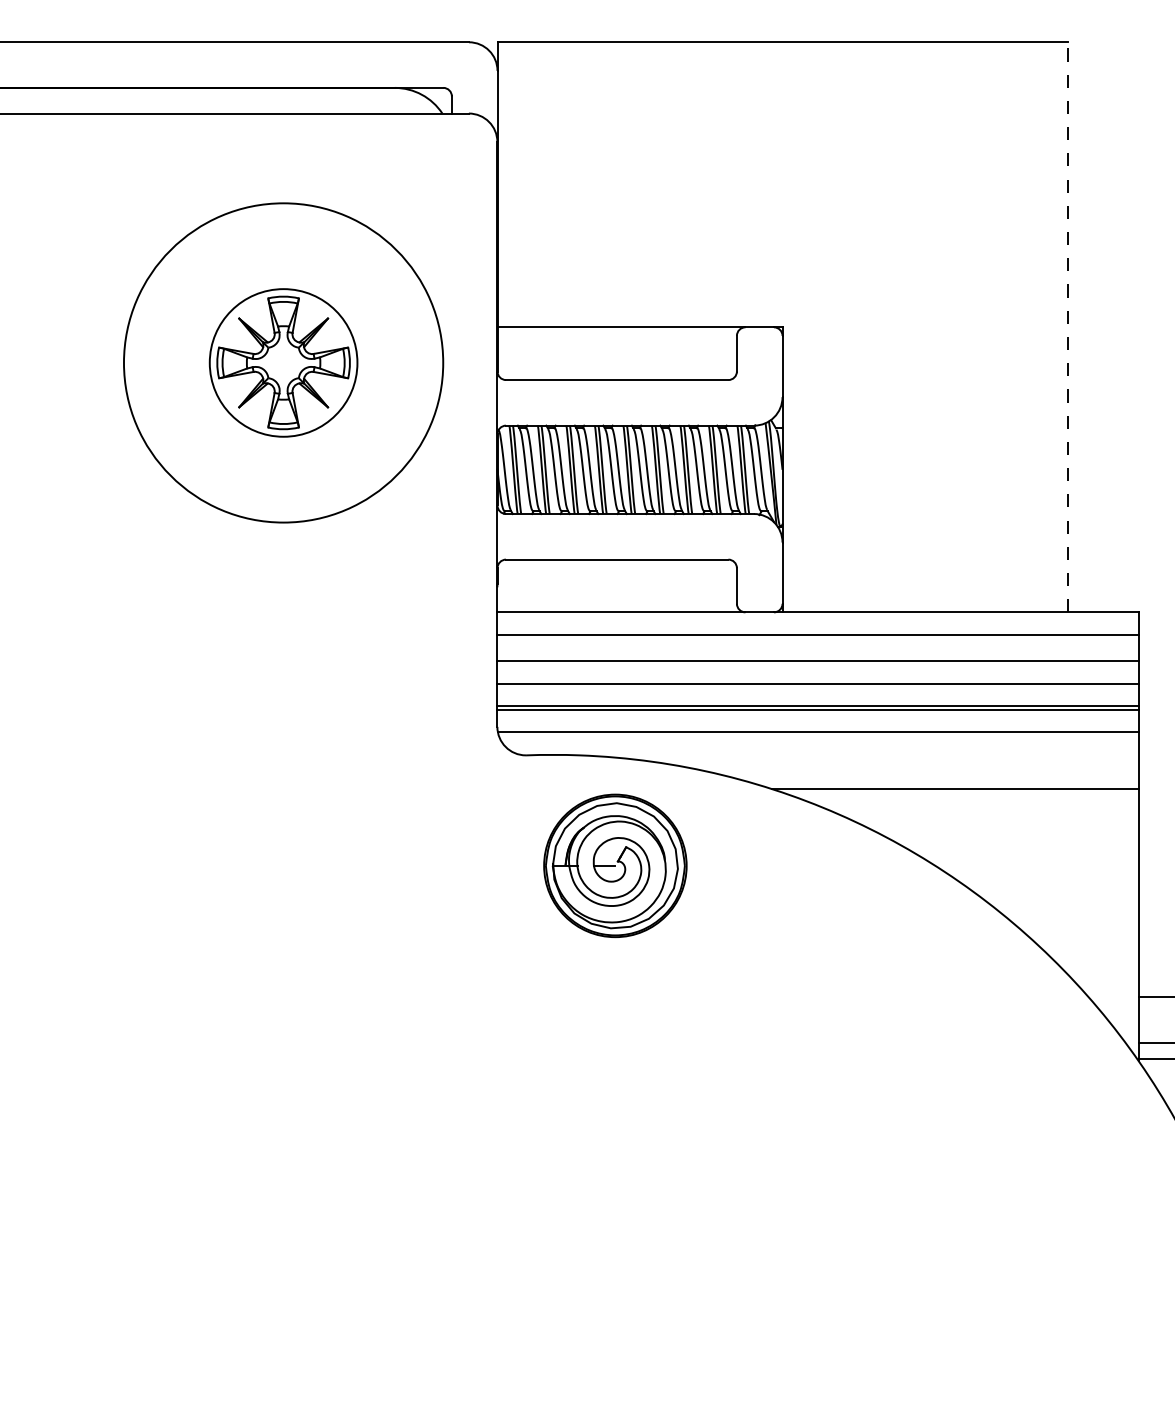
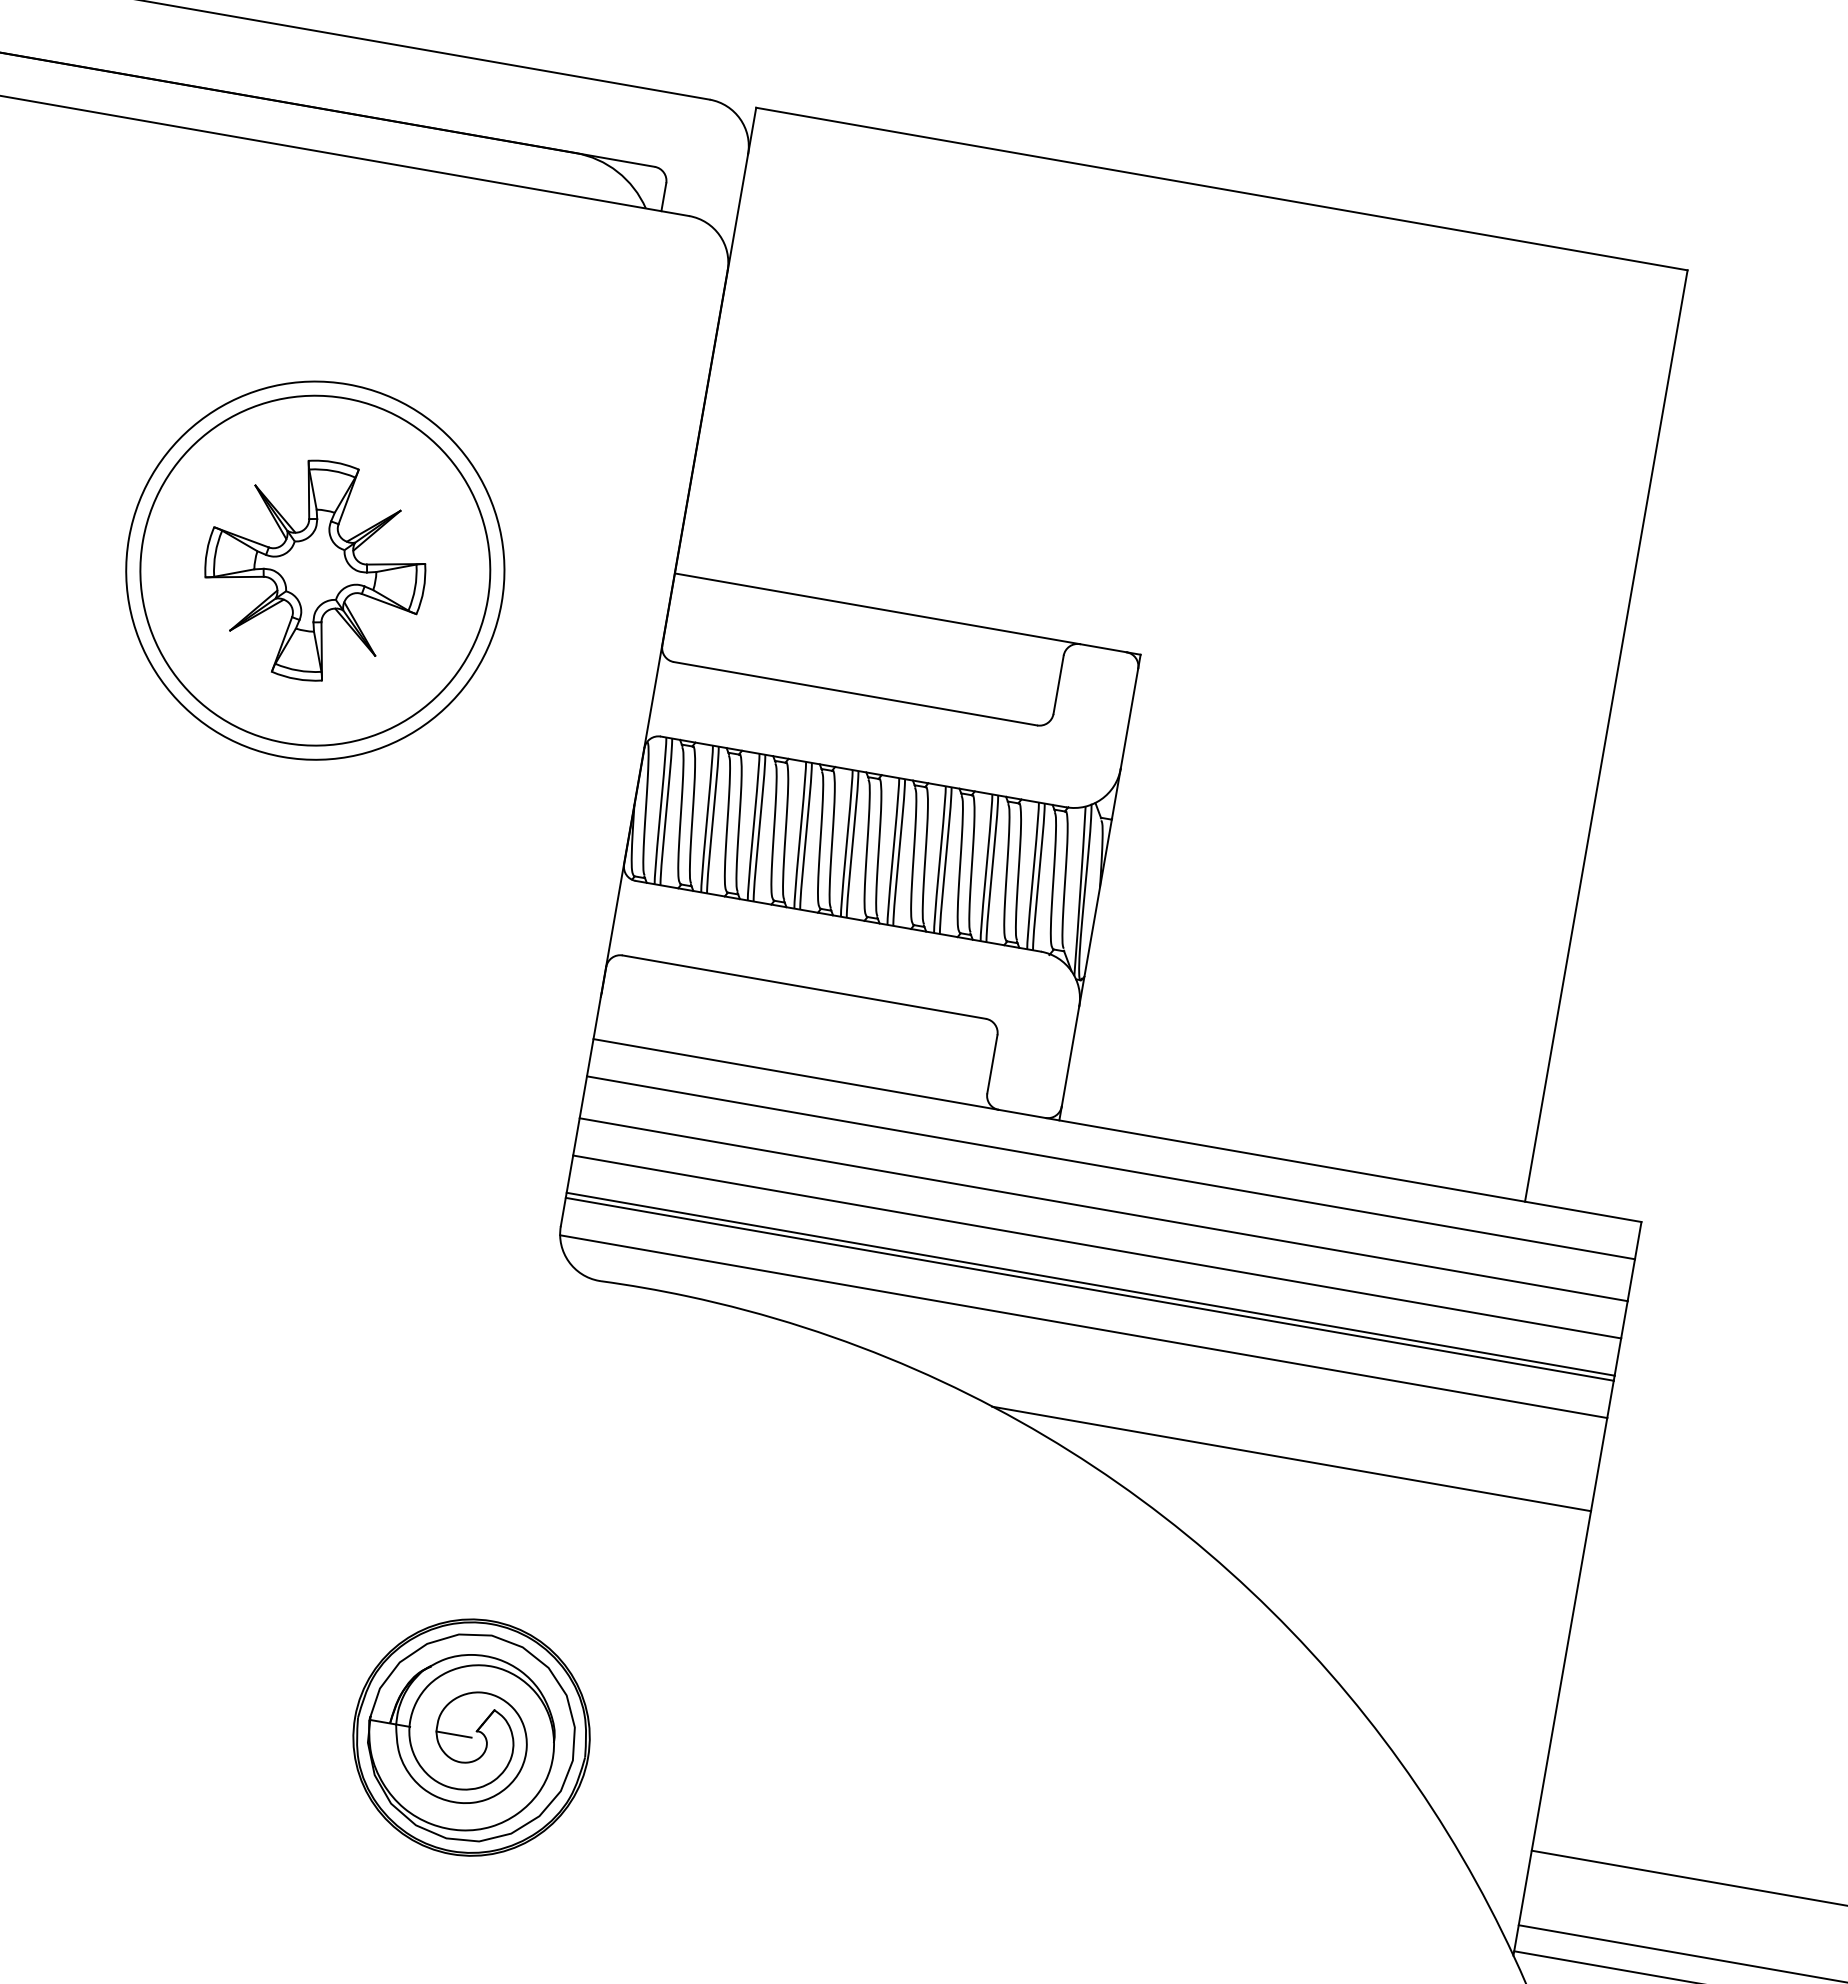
line: (1067, 326) -> (1606, 734), dashed -> solid
circle: (283, 362) -> (315, 569), size x0.71
circle: (283, 362) -> (315, 569), size x1.43
part: (615, 865) -> (471, 1737), moved

